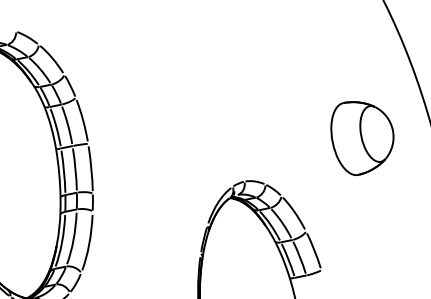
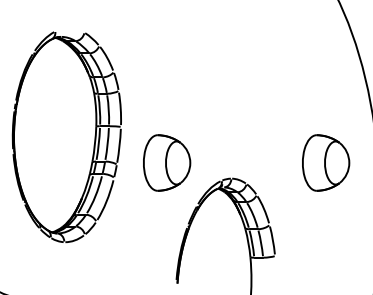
part: (157, 177) -> (167, 162), added

